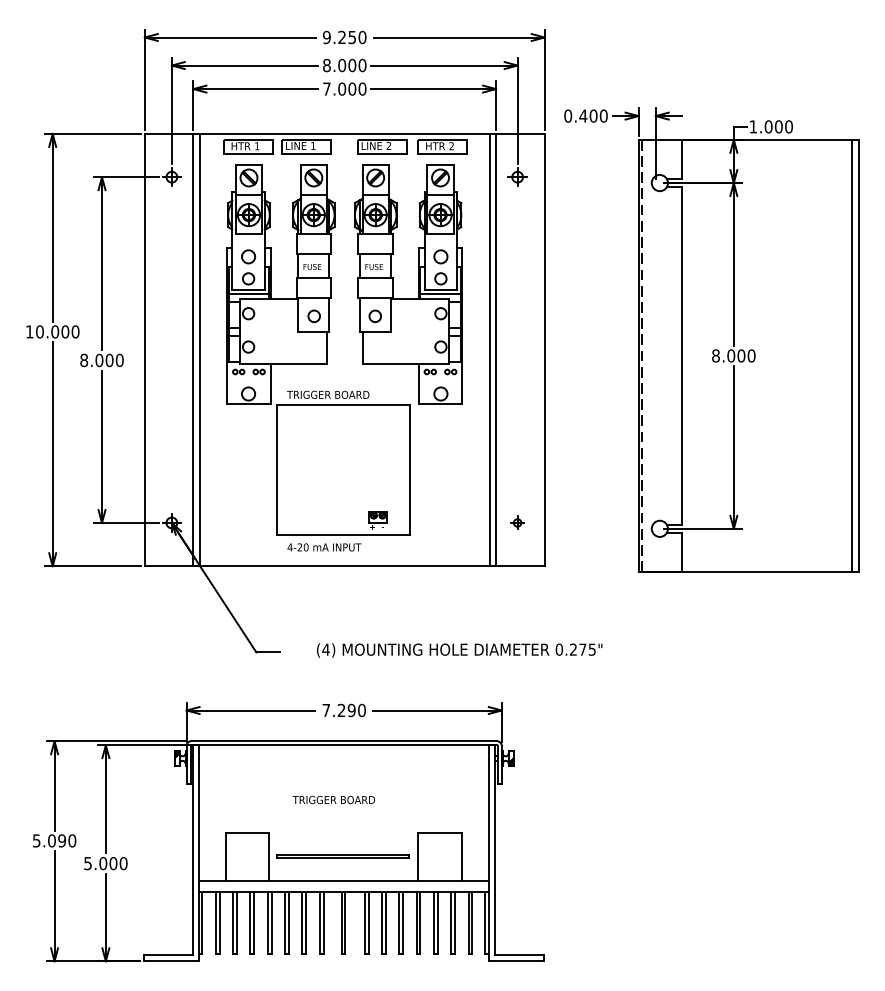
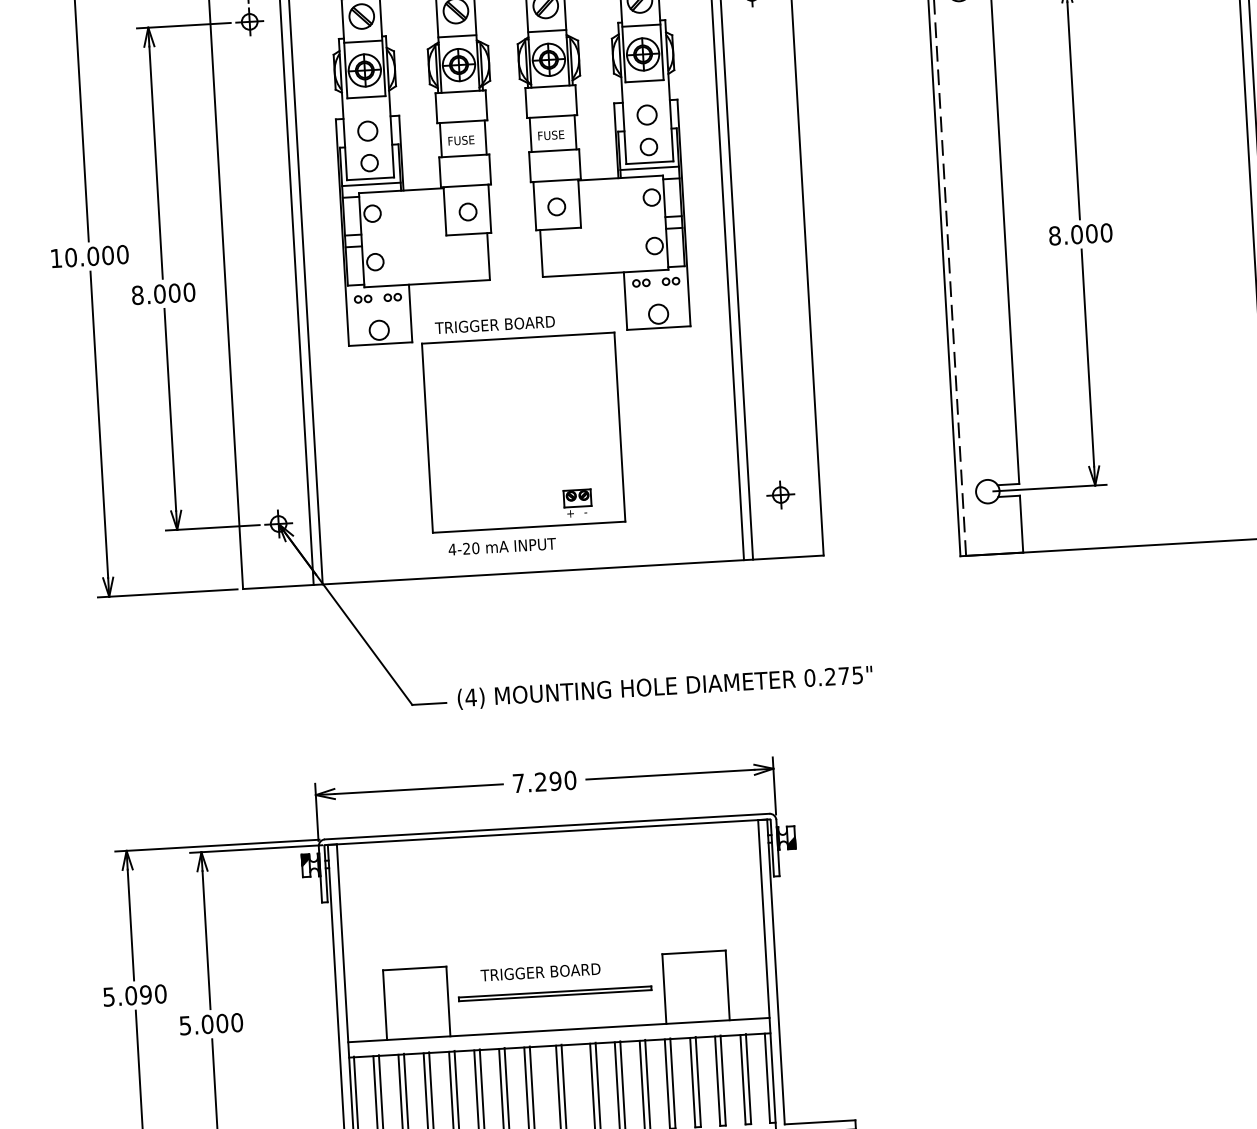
part: (517, 522) -> (780, 494), size x1.43
text: (459, 650) -> (664, 687), moved
text: (333, 800) -> (540, 973), moved

